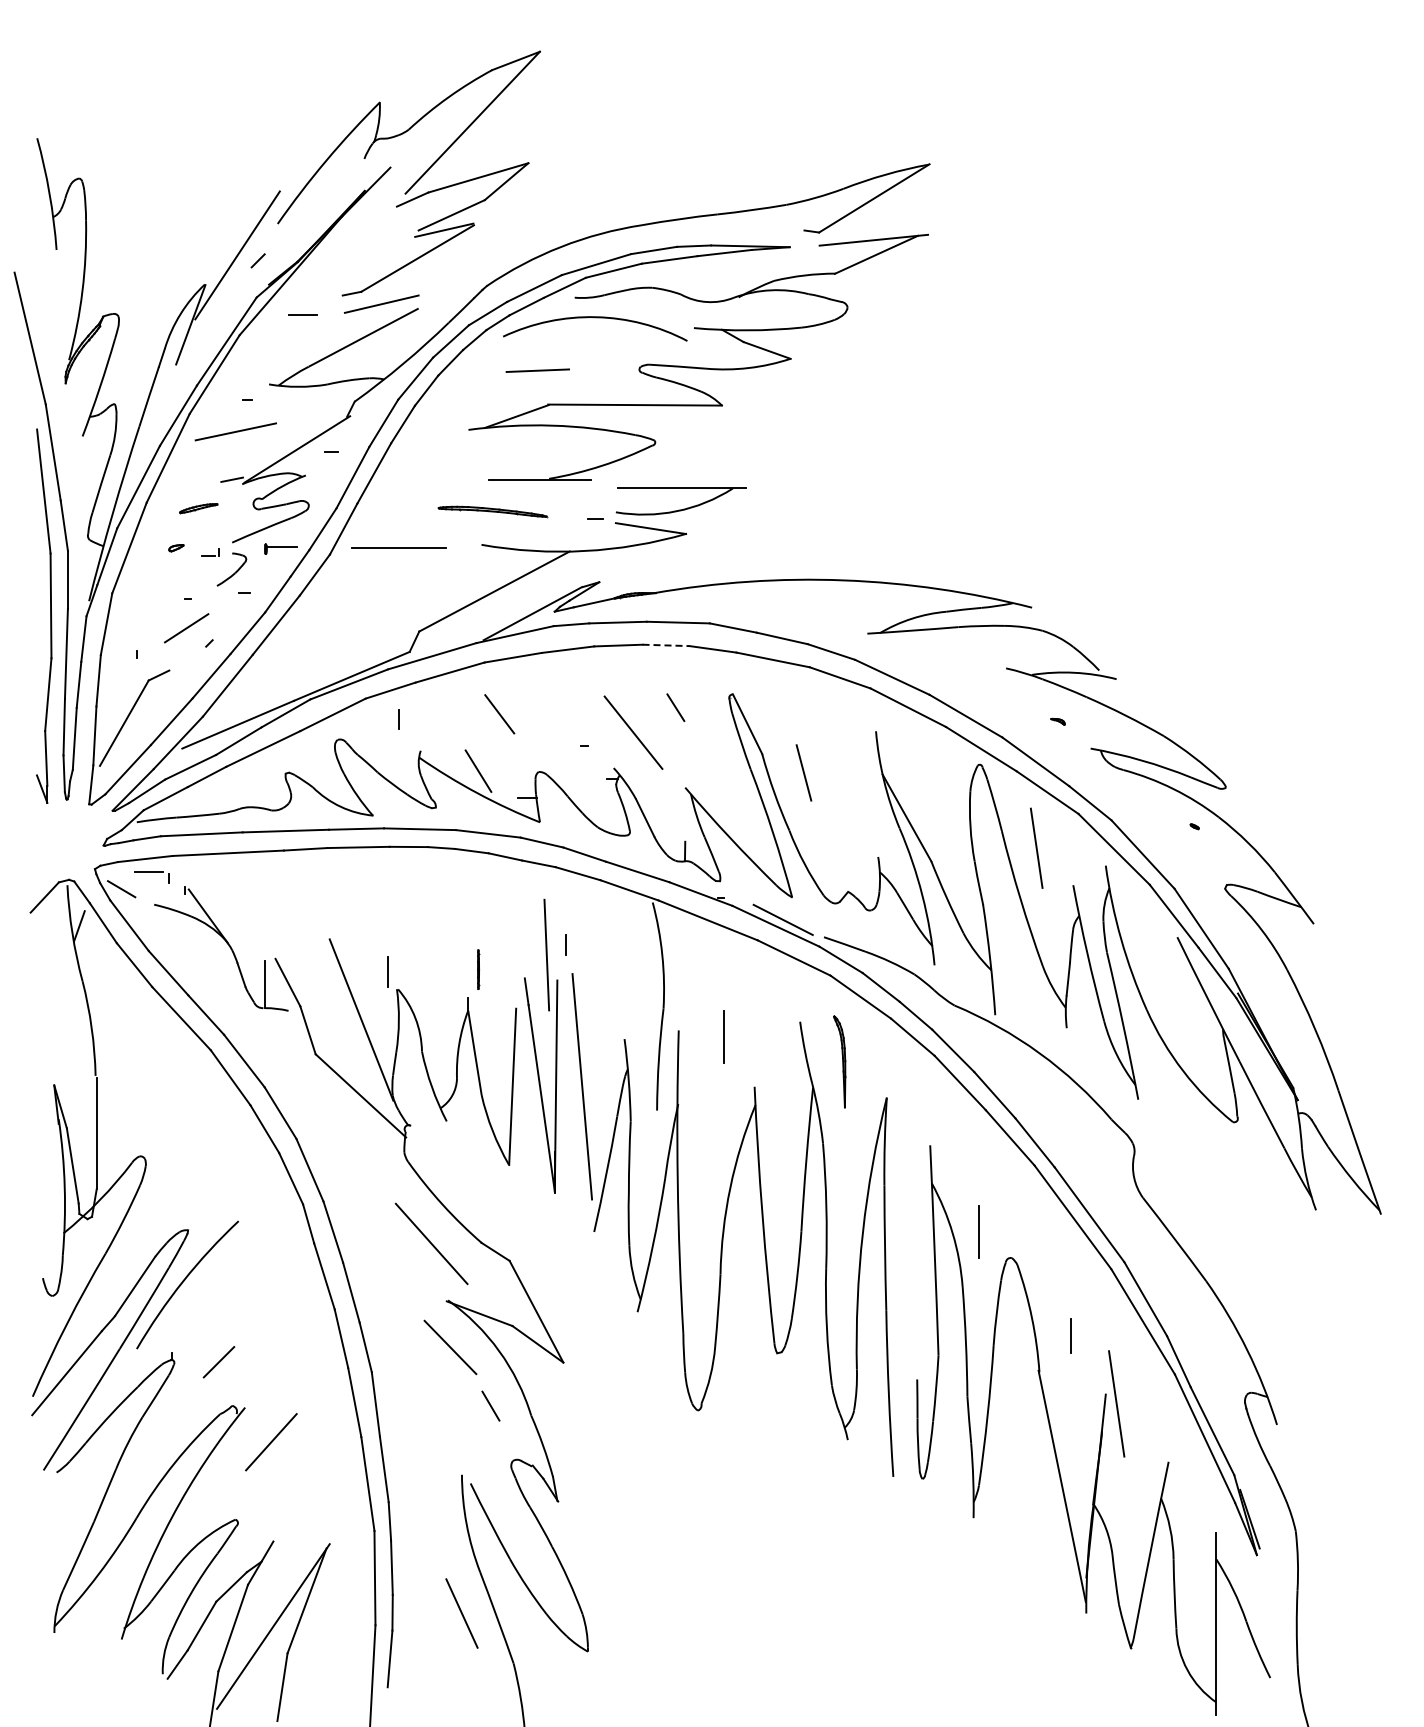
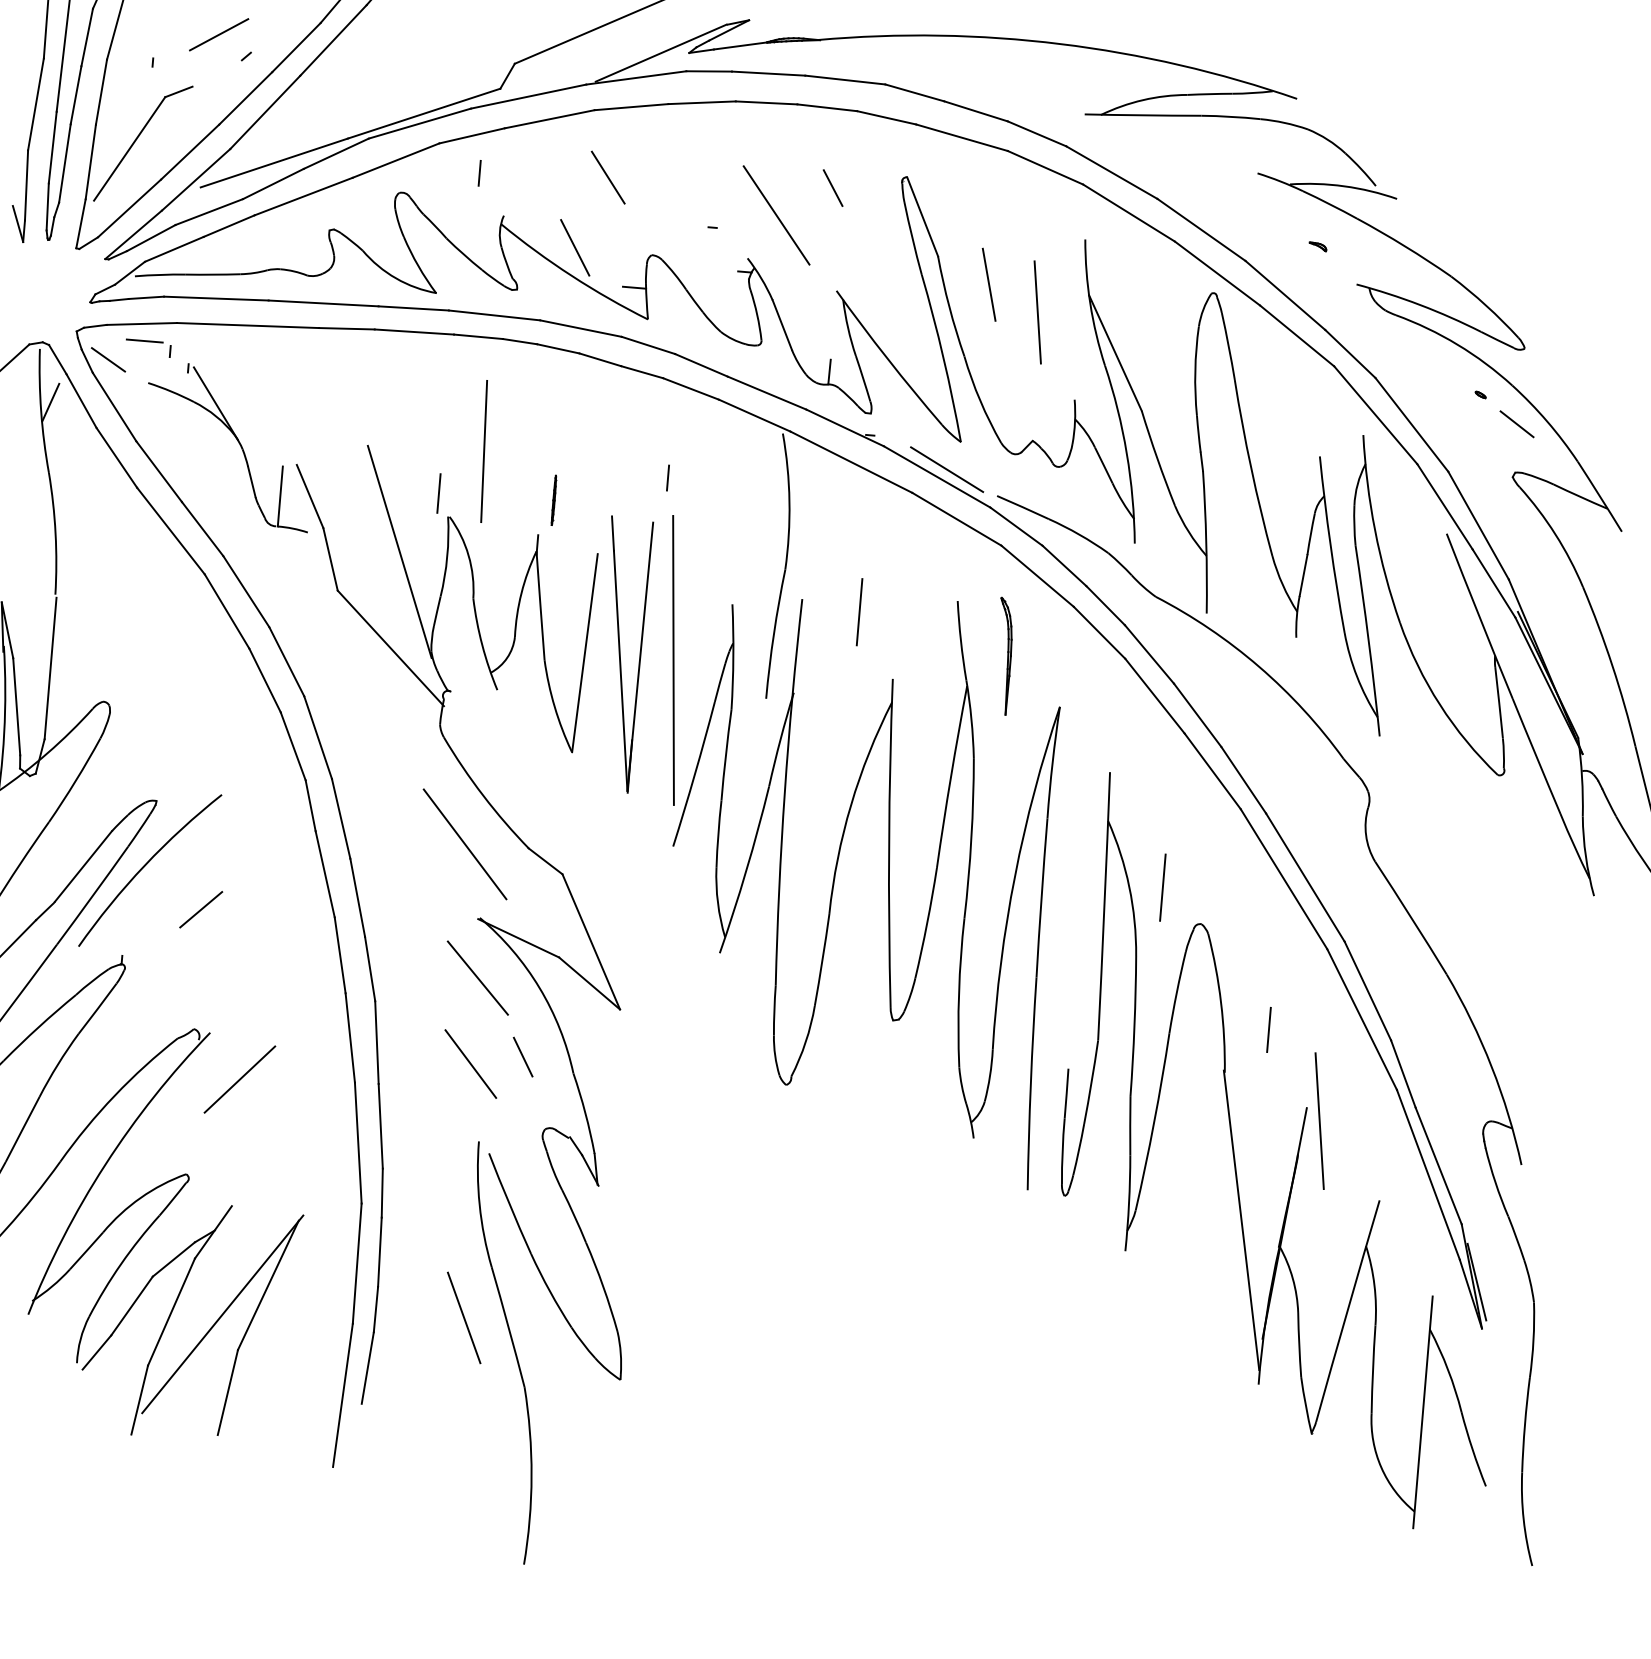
line: (666, 645) -> (827, 107), dashed -> solid
line: (1036, 847) -> (1037, 311), moved
line: (1224, 847) -> (1516, 424), added
line: (546, 954) -> (483, 450), moved
line: (218, 1362) -> (200, 910), moved
line: (450, 1414) -> (470, 1063), added

